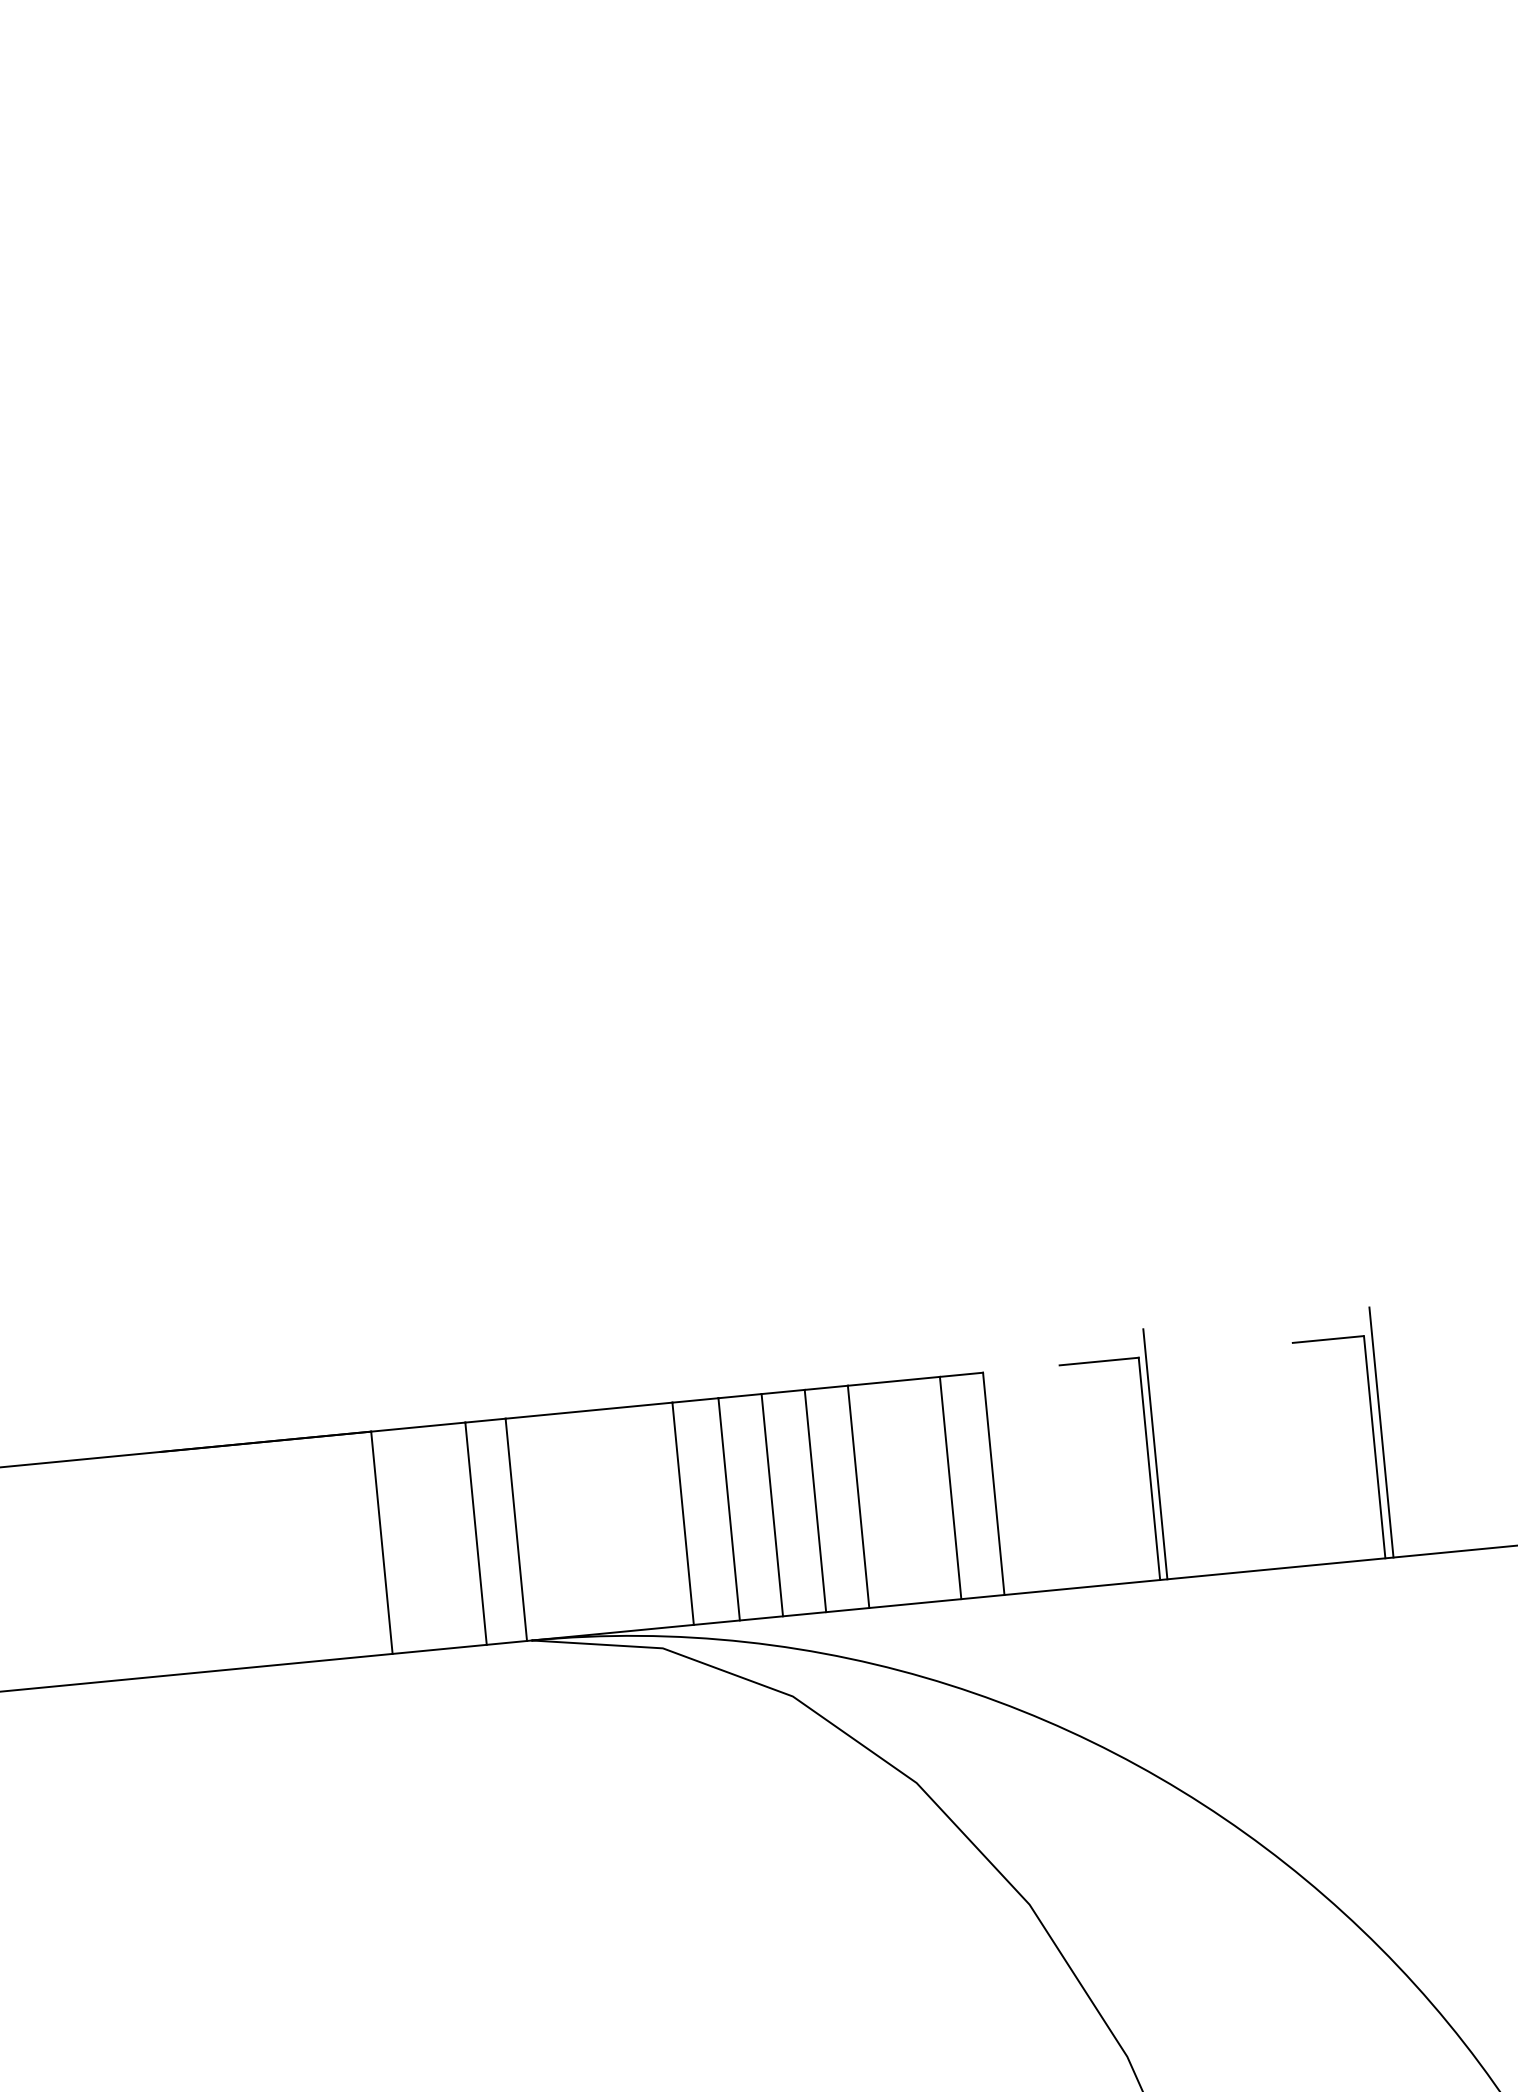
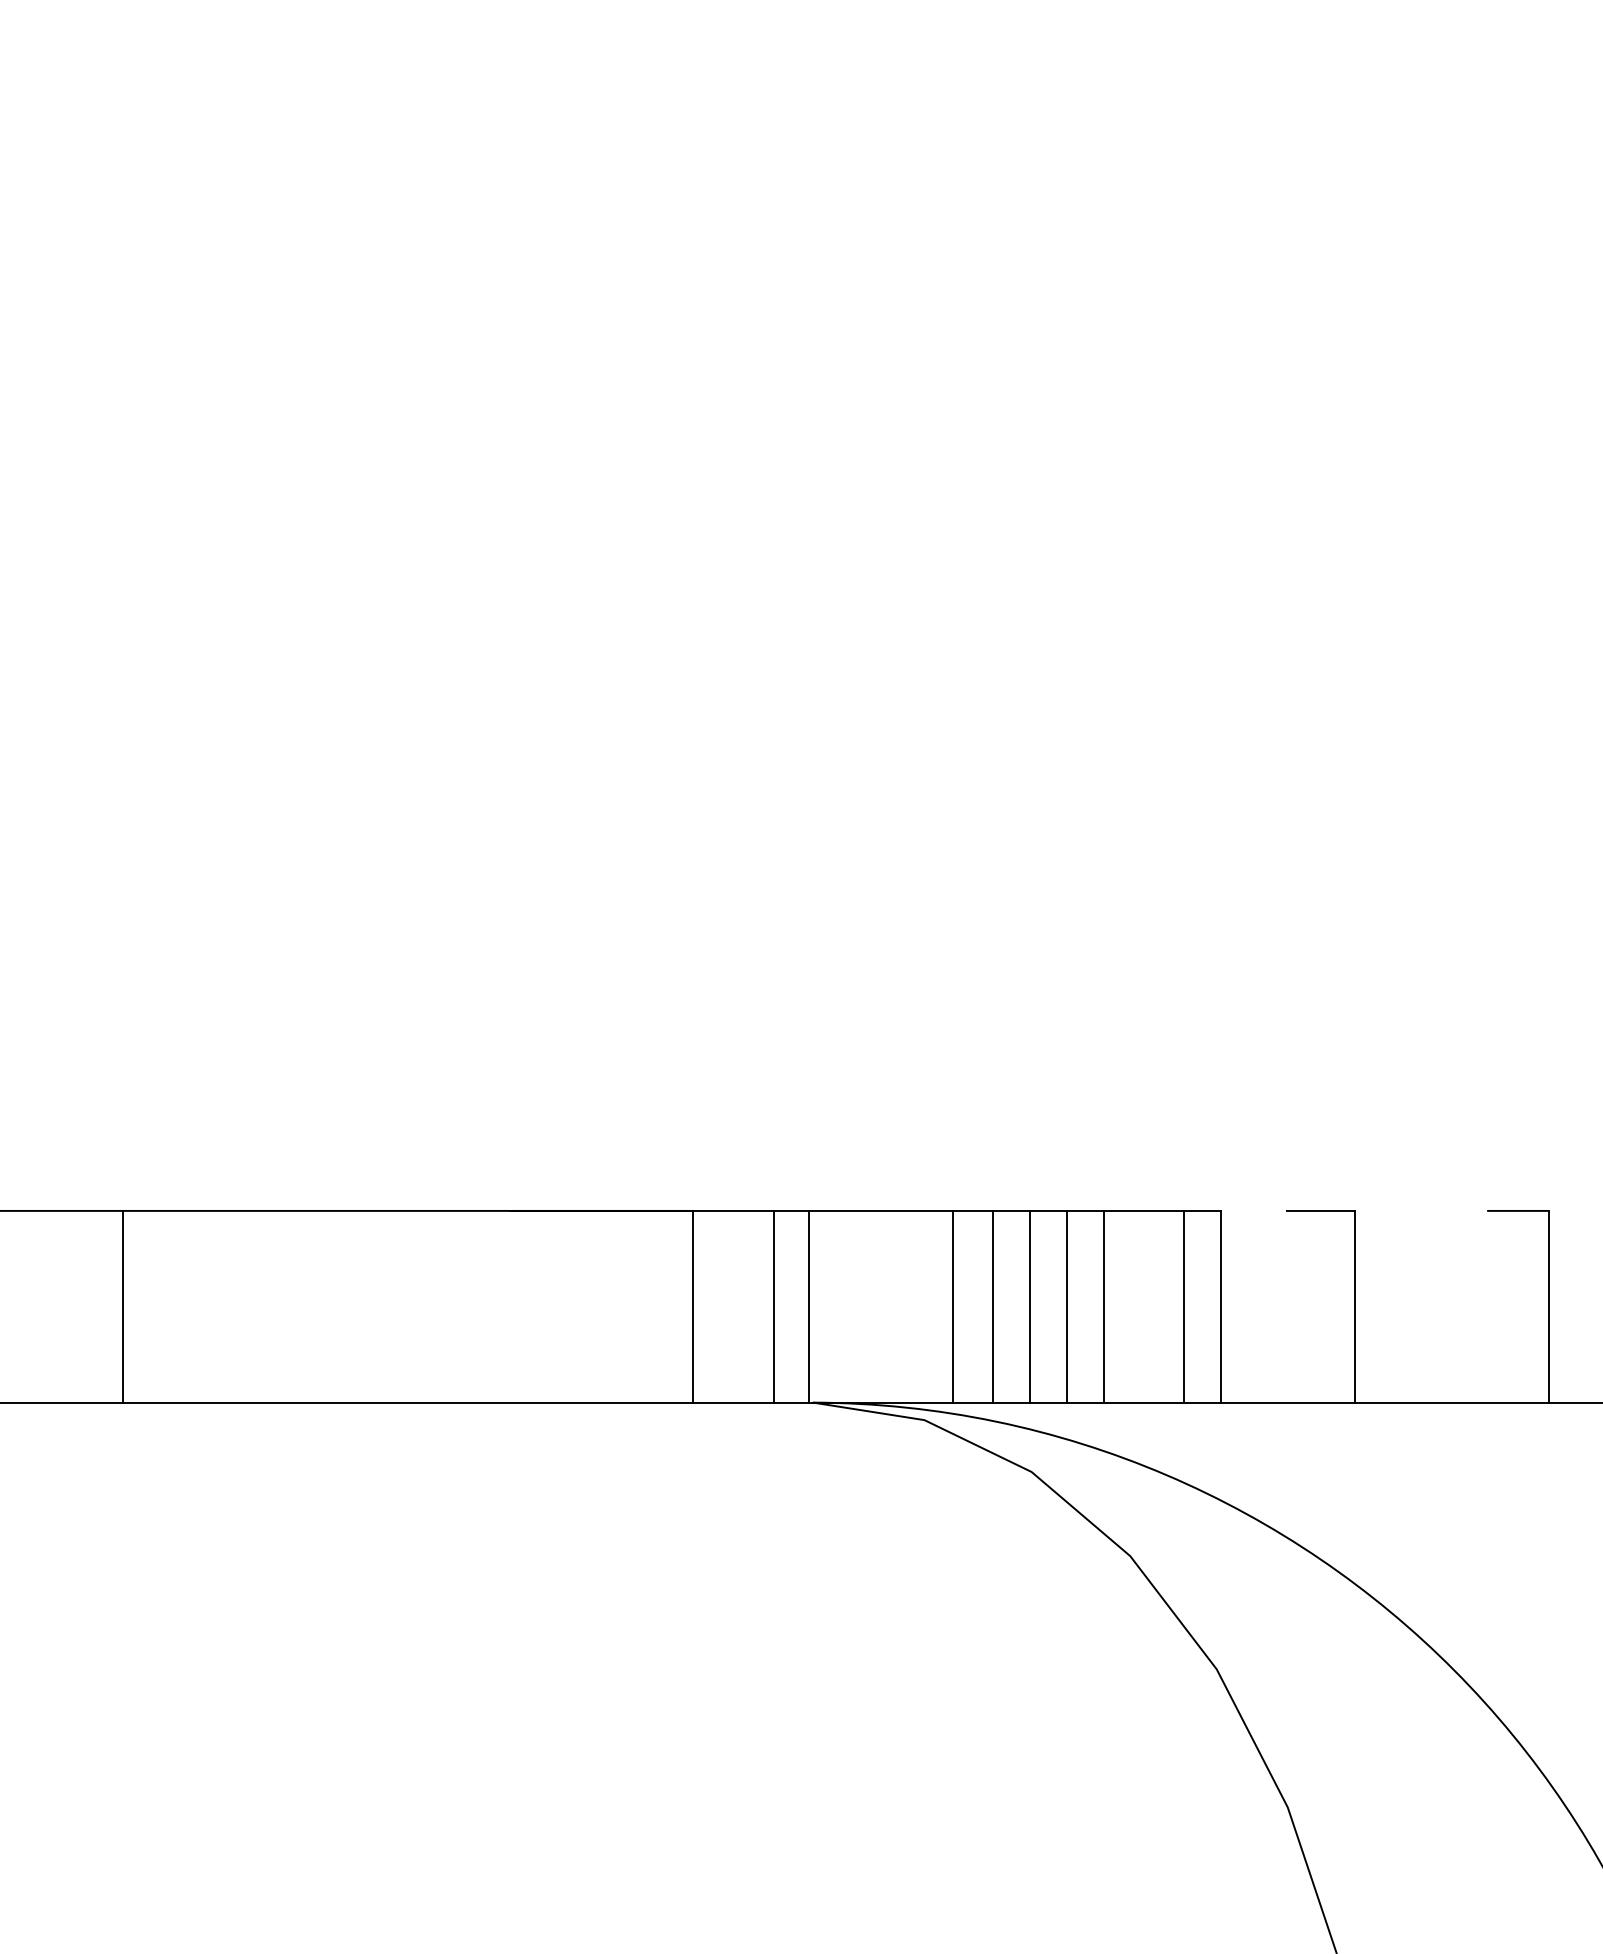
line: (1381, 1432) -> (1556, 1294), removed
line: (1155, 1453) -> (1361, 1294), removed

